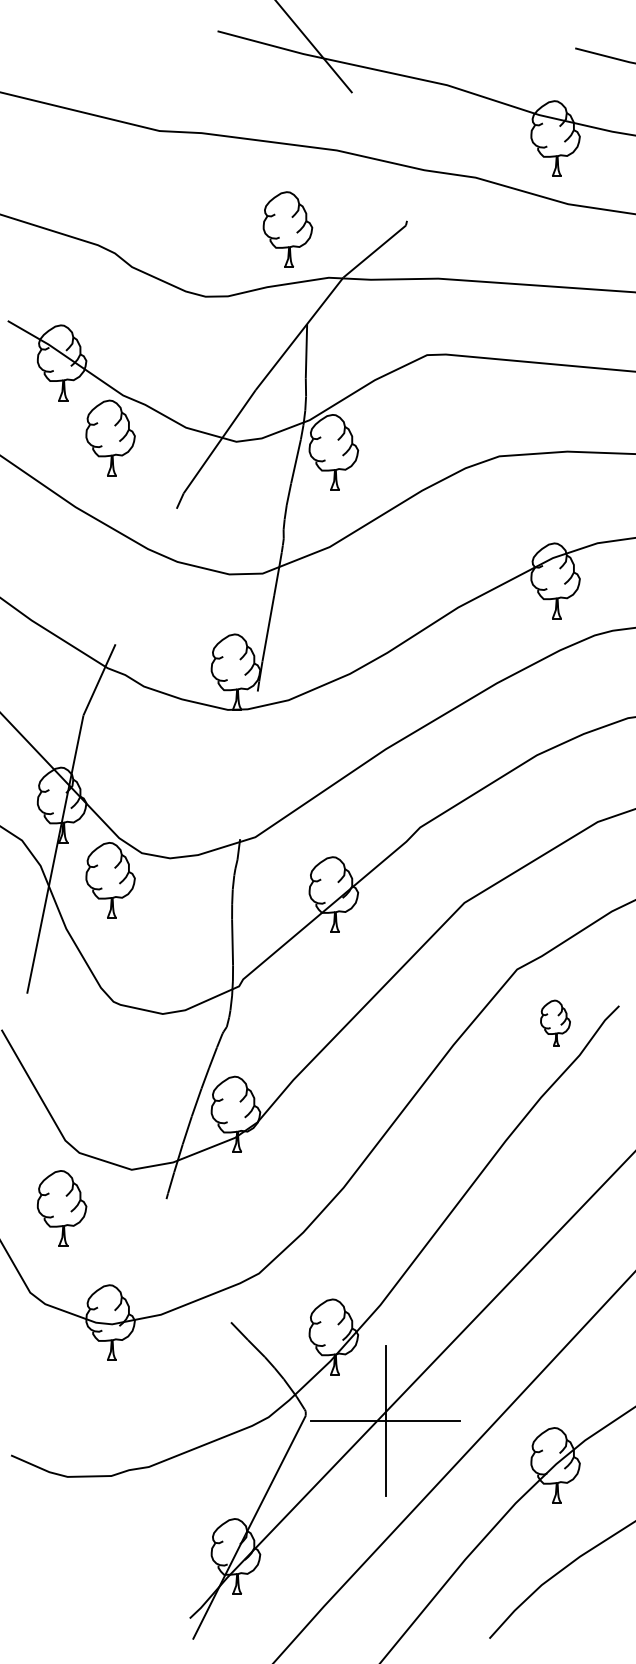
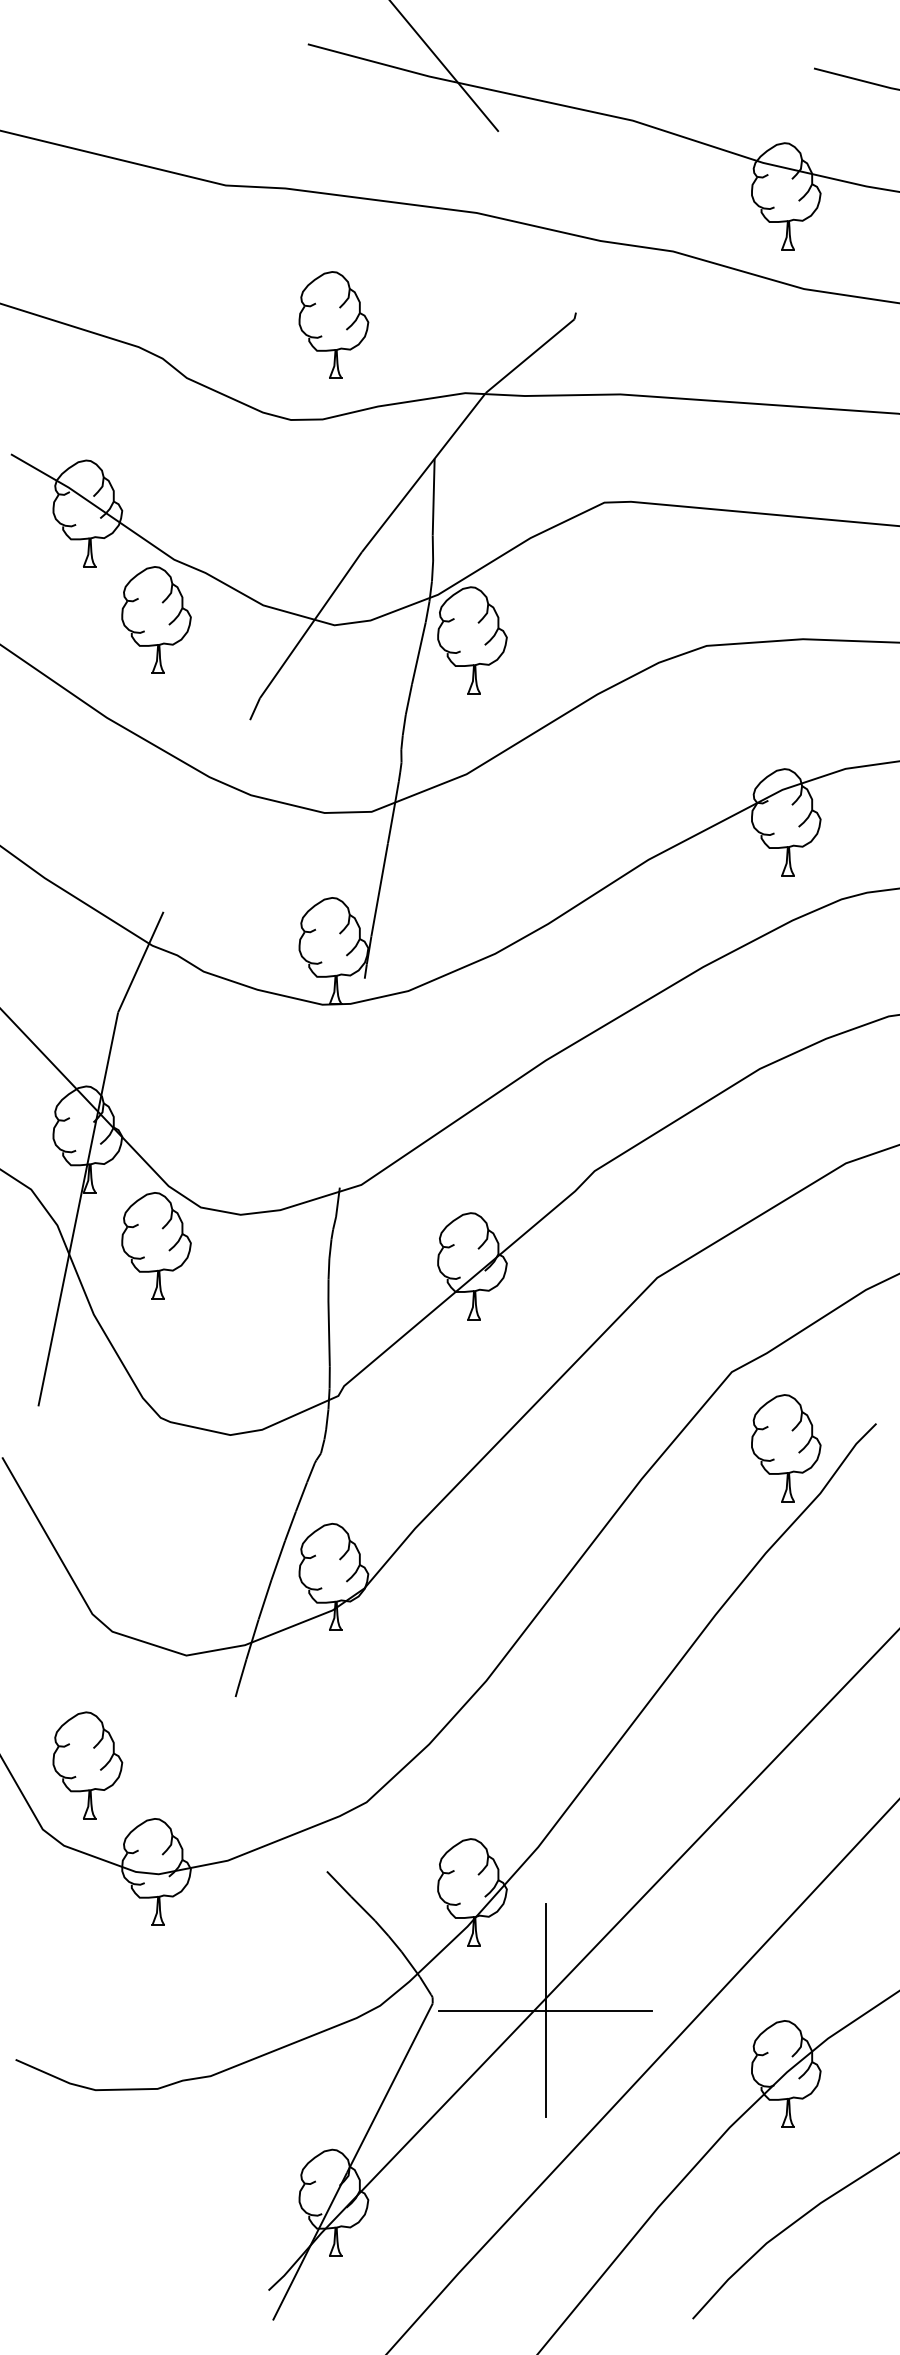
part: (287, 229) -> (333, 324), moved
part: (555, 1022) -> (786, 1447), size x1.67
part: (62, 1208) -> (88, 1765), moved

